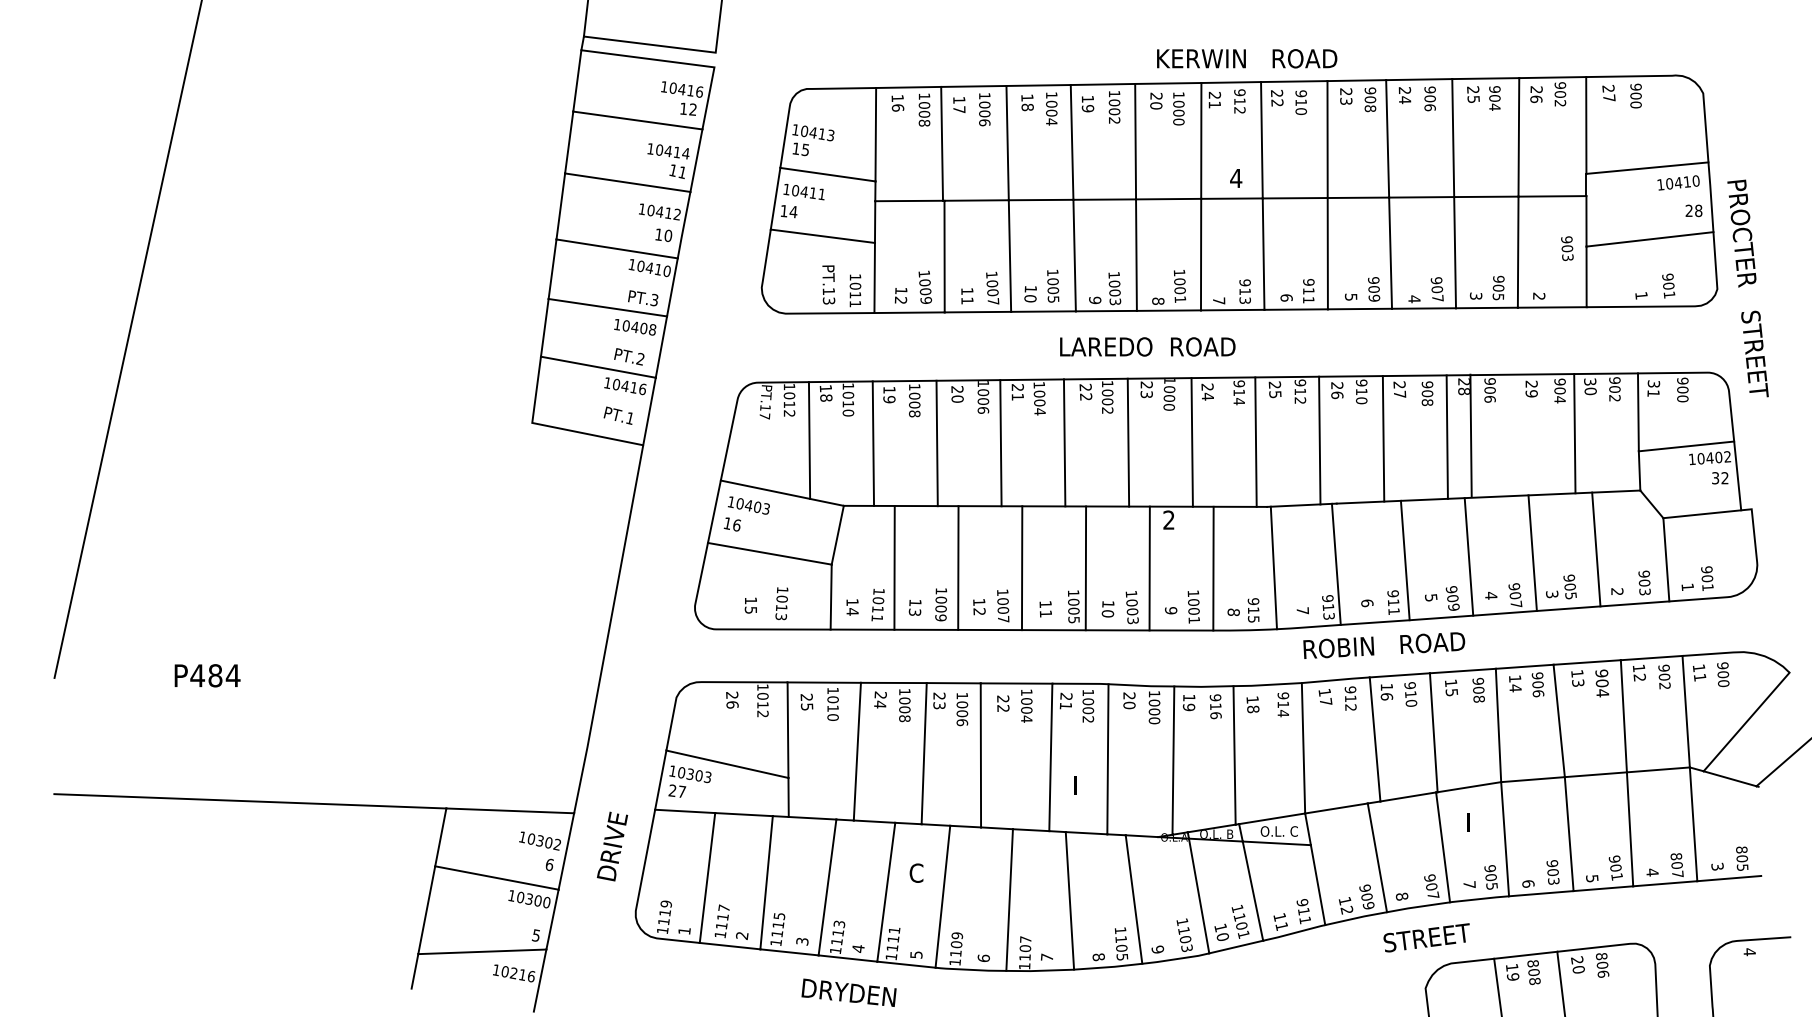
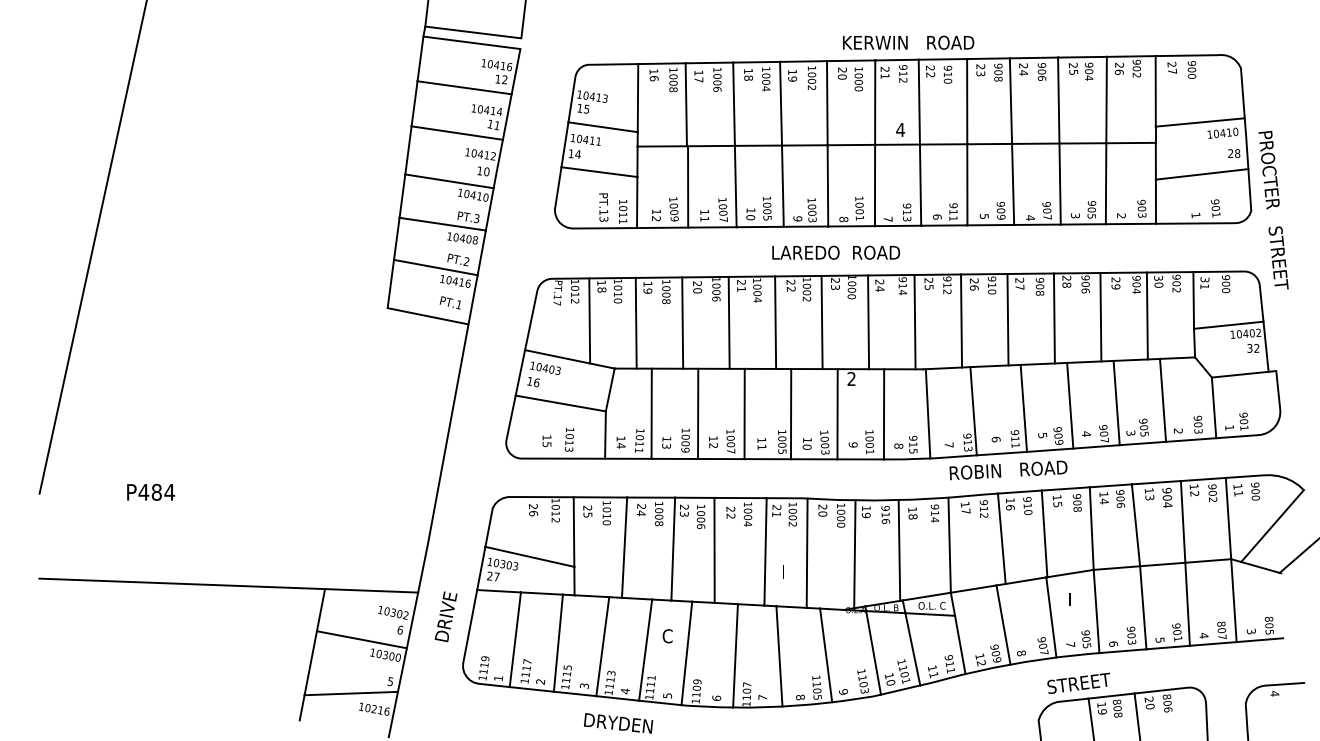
text: (1567, 248) -> (1142, 208), moved
line: (1470, 435) -> (1100, 317), moved
text: (1426, 937) -> (1078, 683), moved

